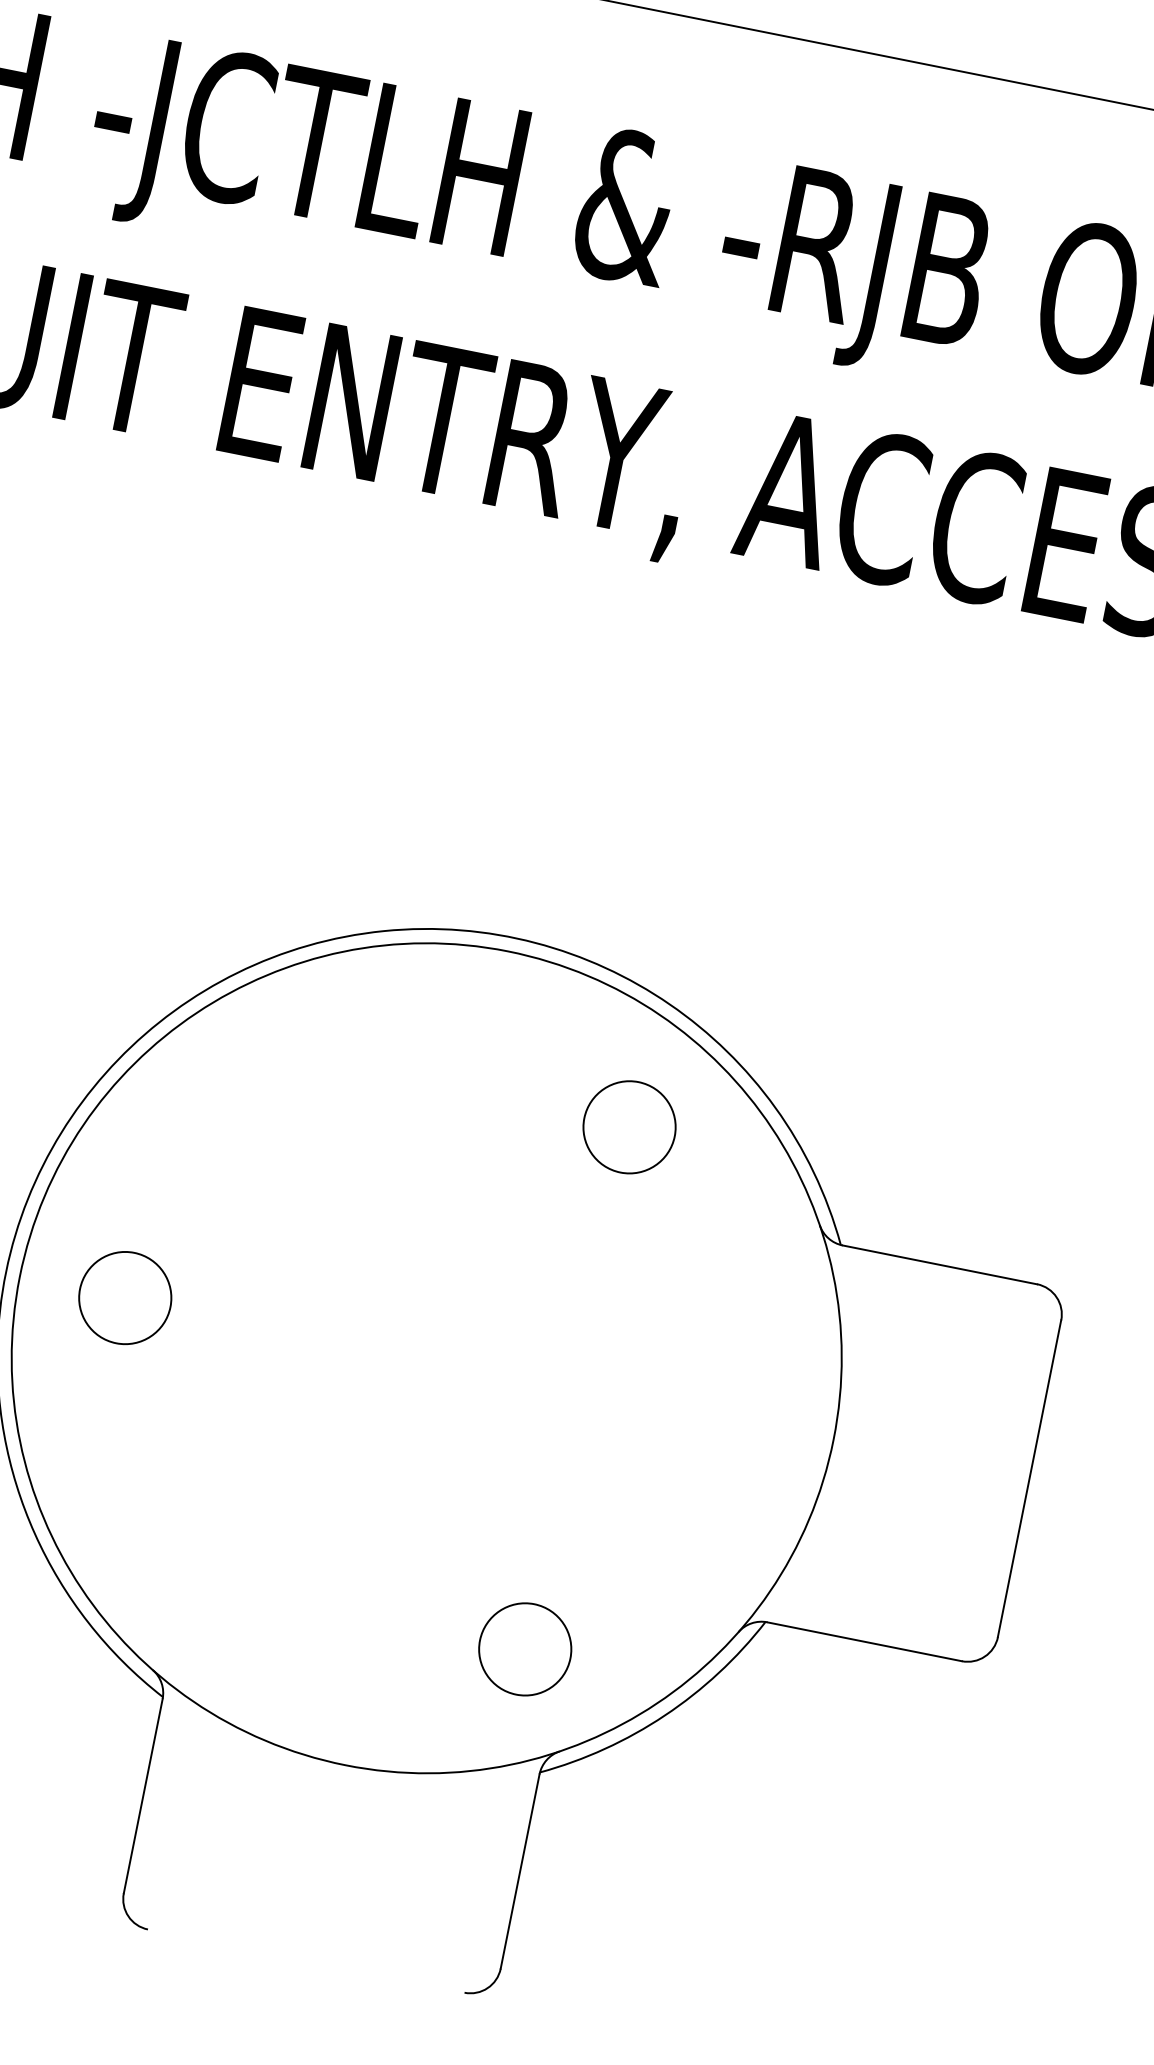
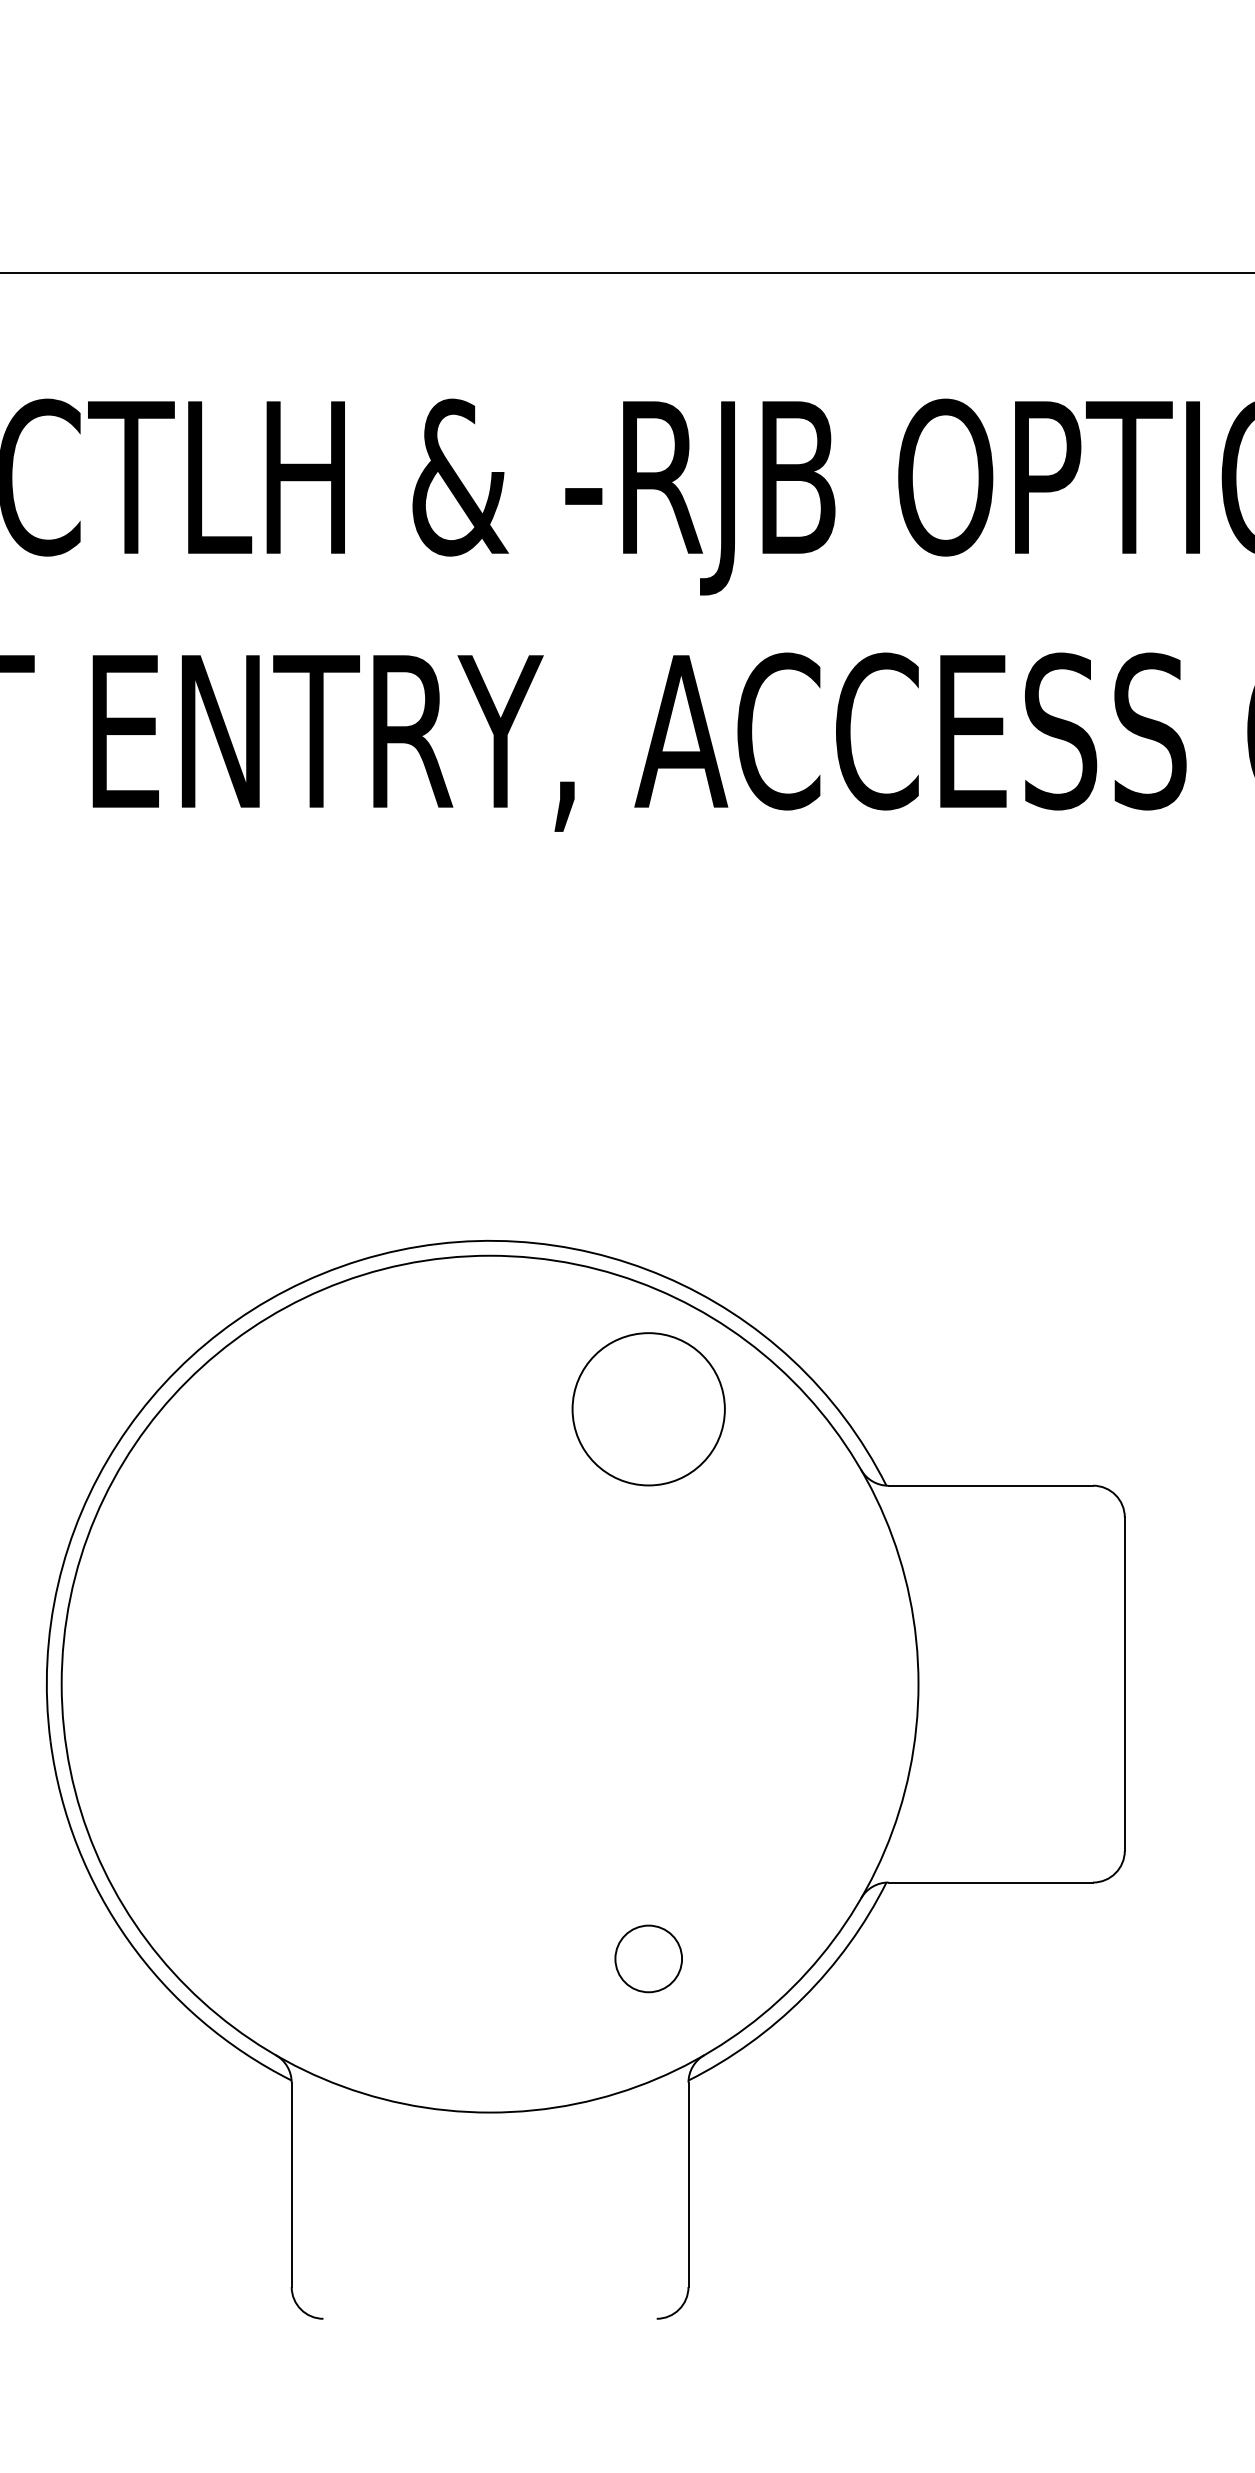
circle: (629, 1126) -> (648, 1408), size x1.6
circle: (125, 1297) -> (172, 1683), removed
circle: (525, 1648) -> (648, 1958), size x0.7

